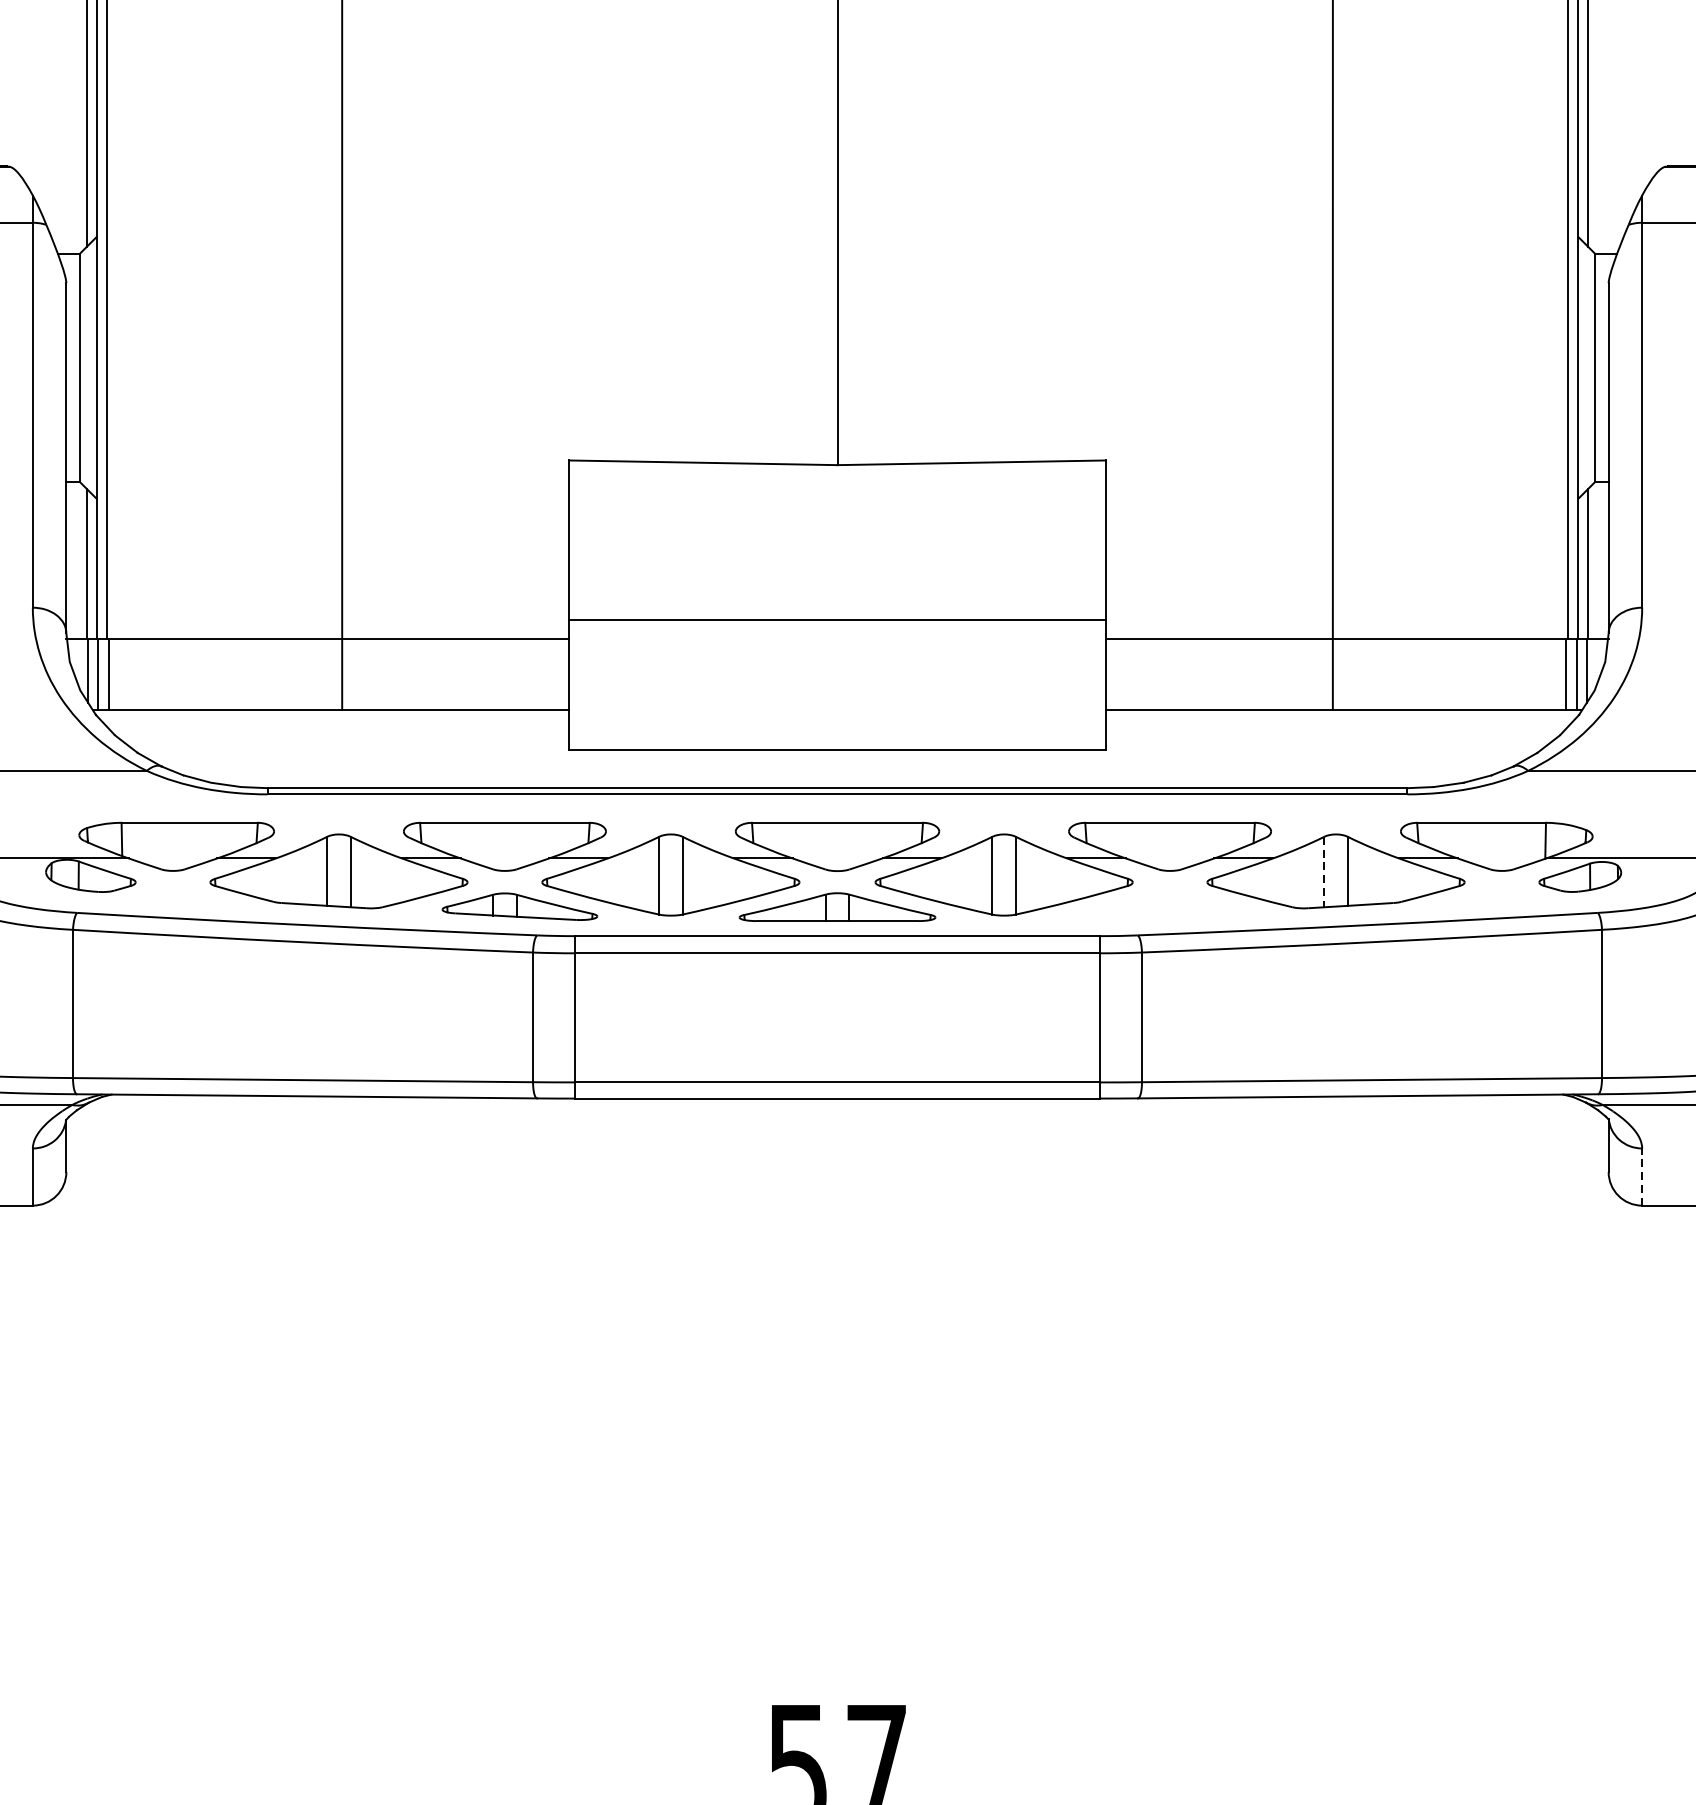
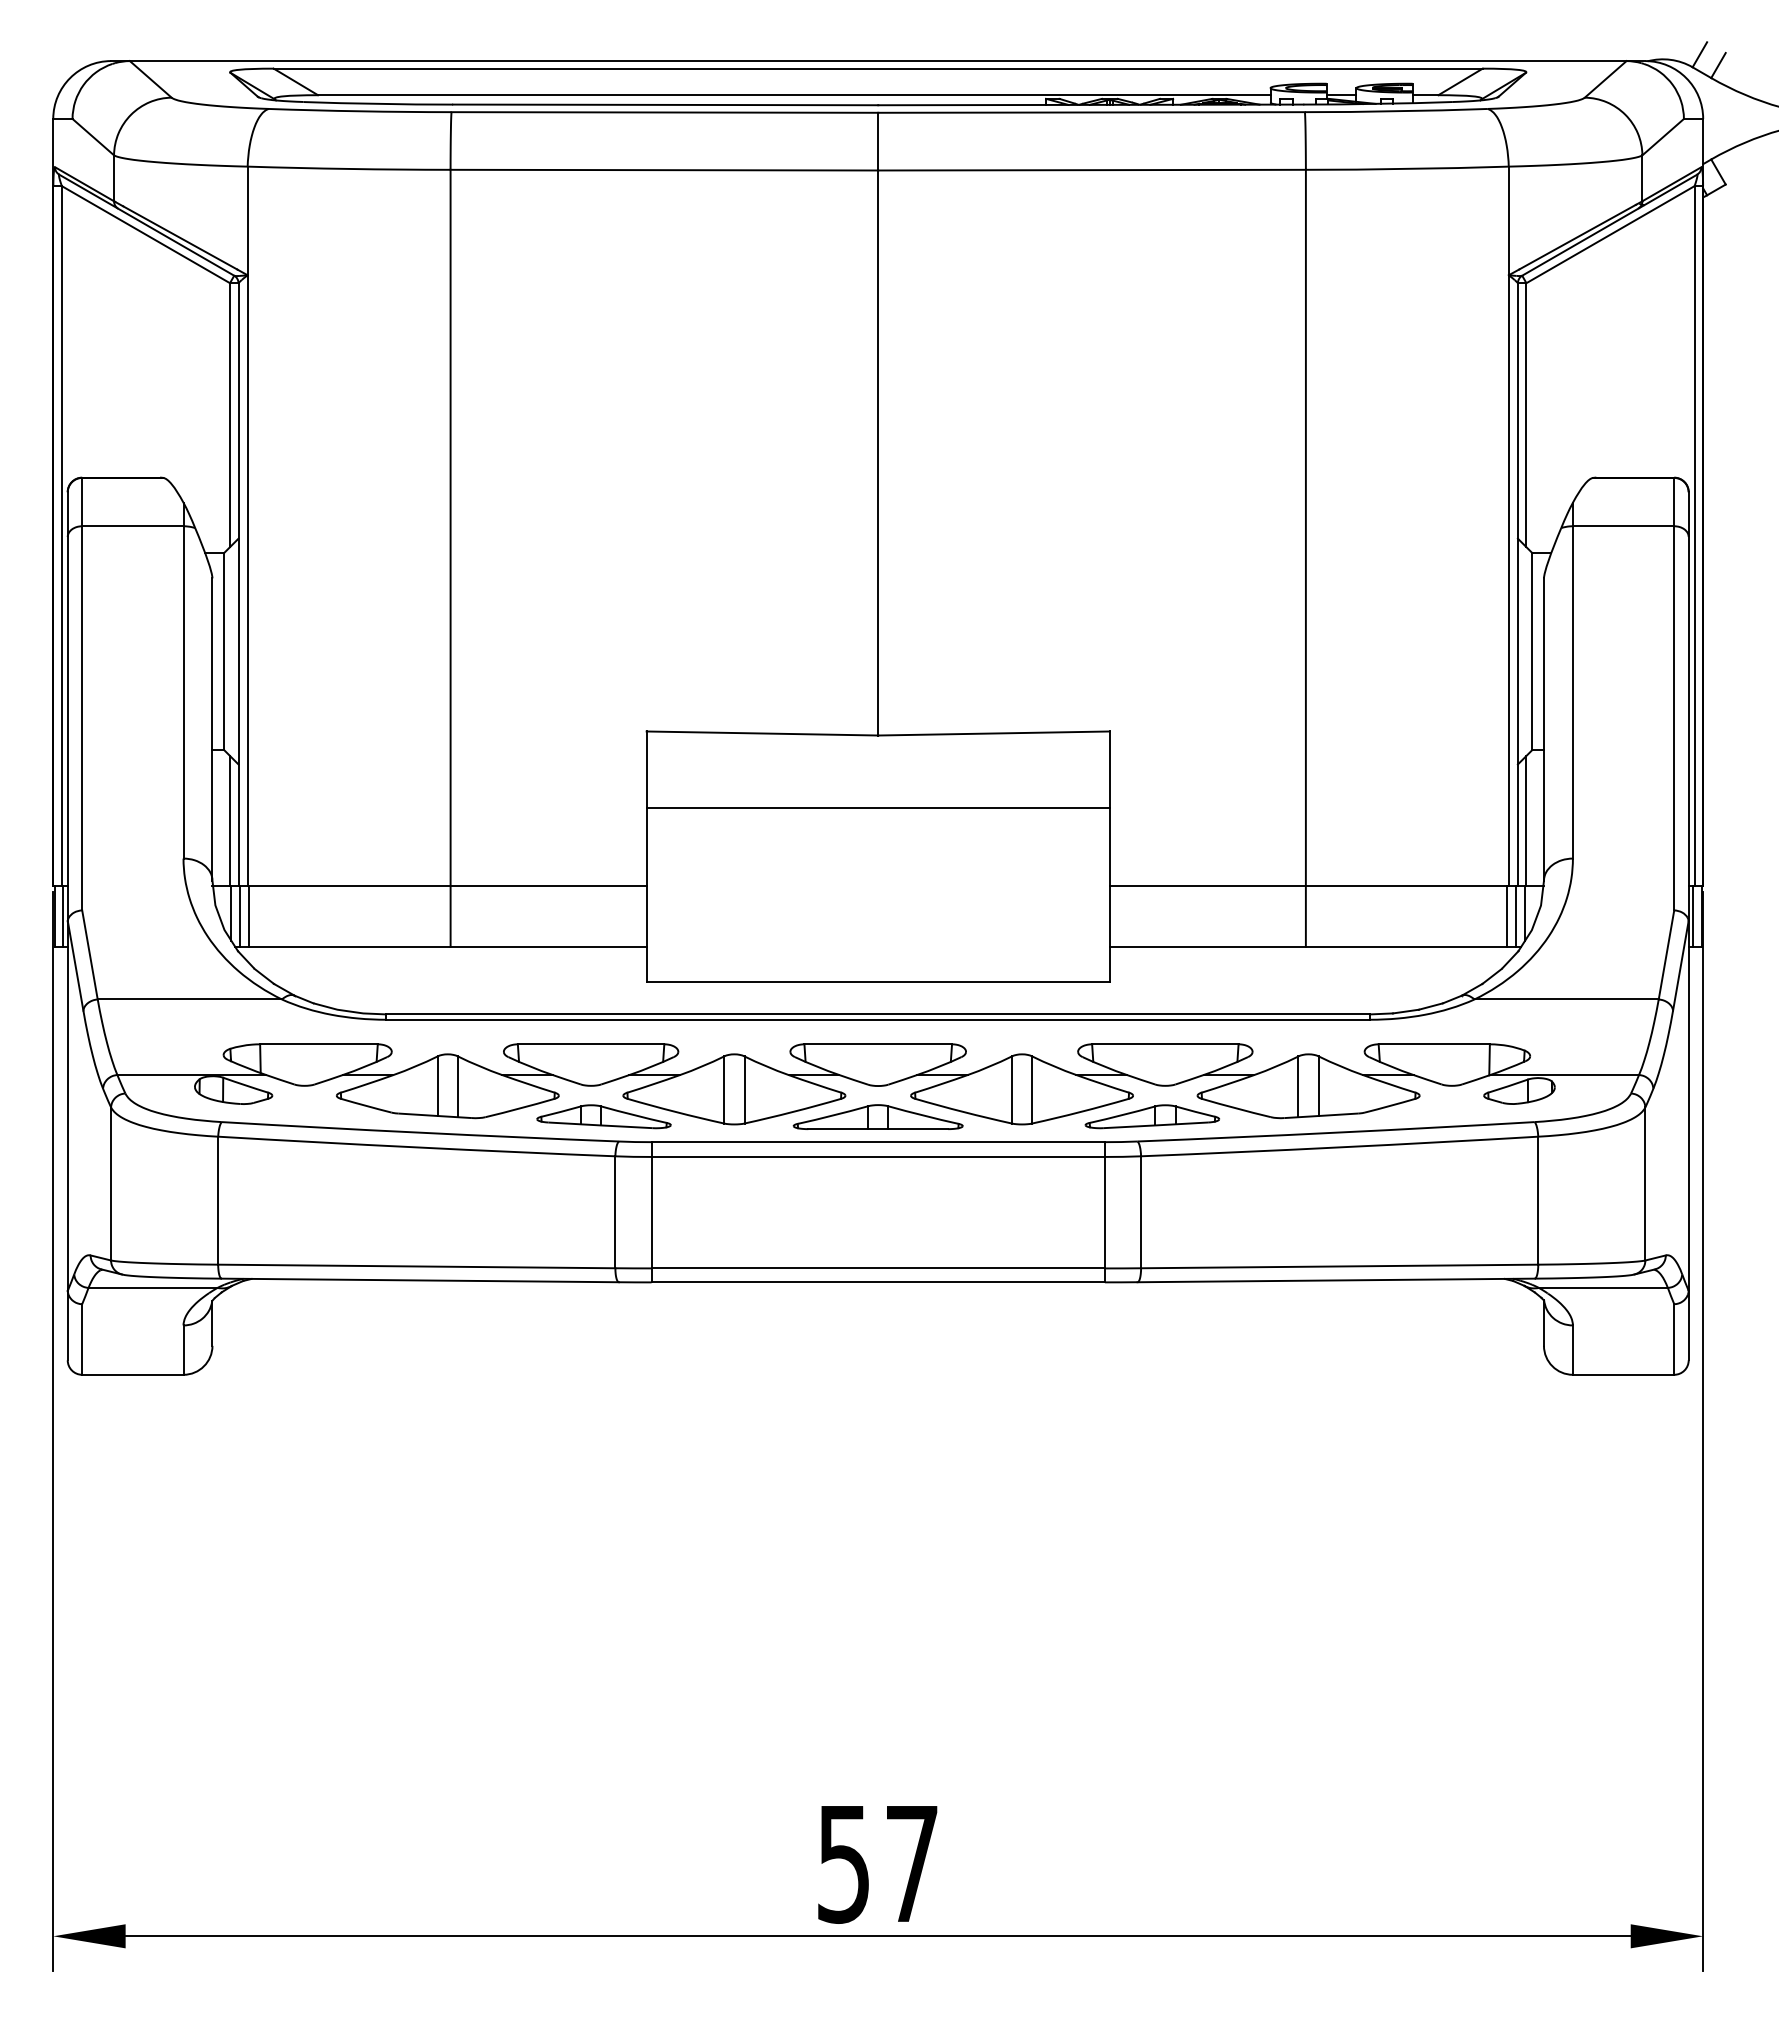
line: (836, 619) -> (877, 807), moved
line: (1324, 872) -> (1298, 1087), dashed -> solid
part: (1154, 906) -> (1151, 1116), added
line: (1641, 1177) -> (1572, 1350), dashed -> solid

